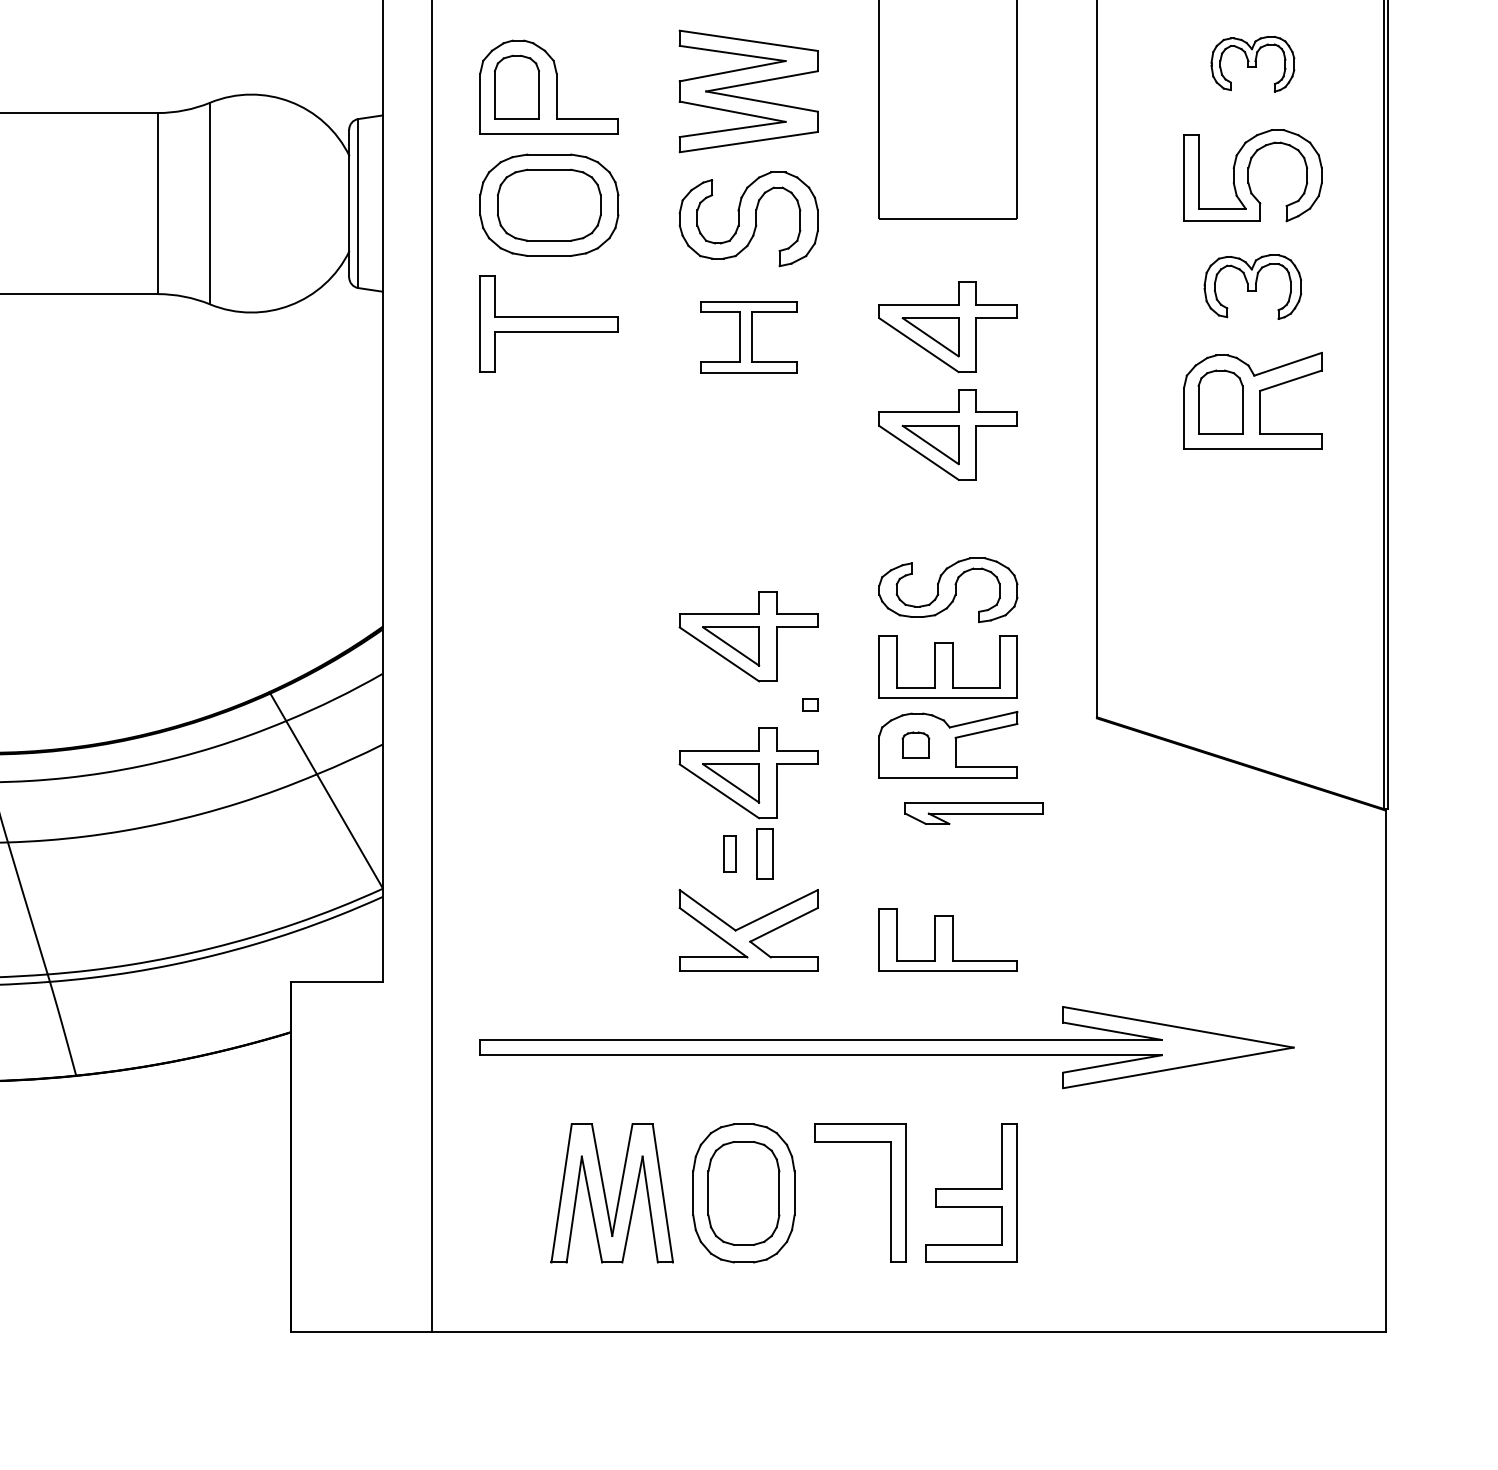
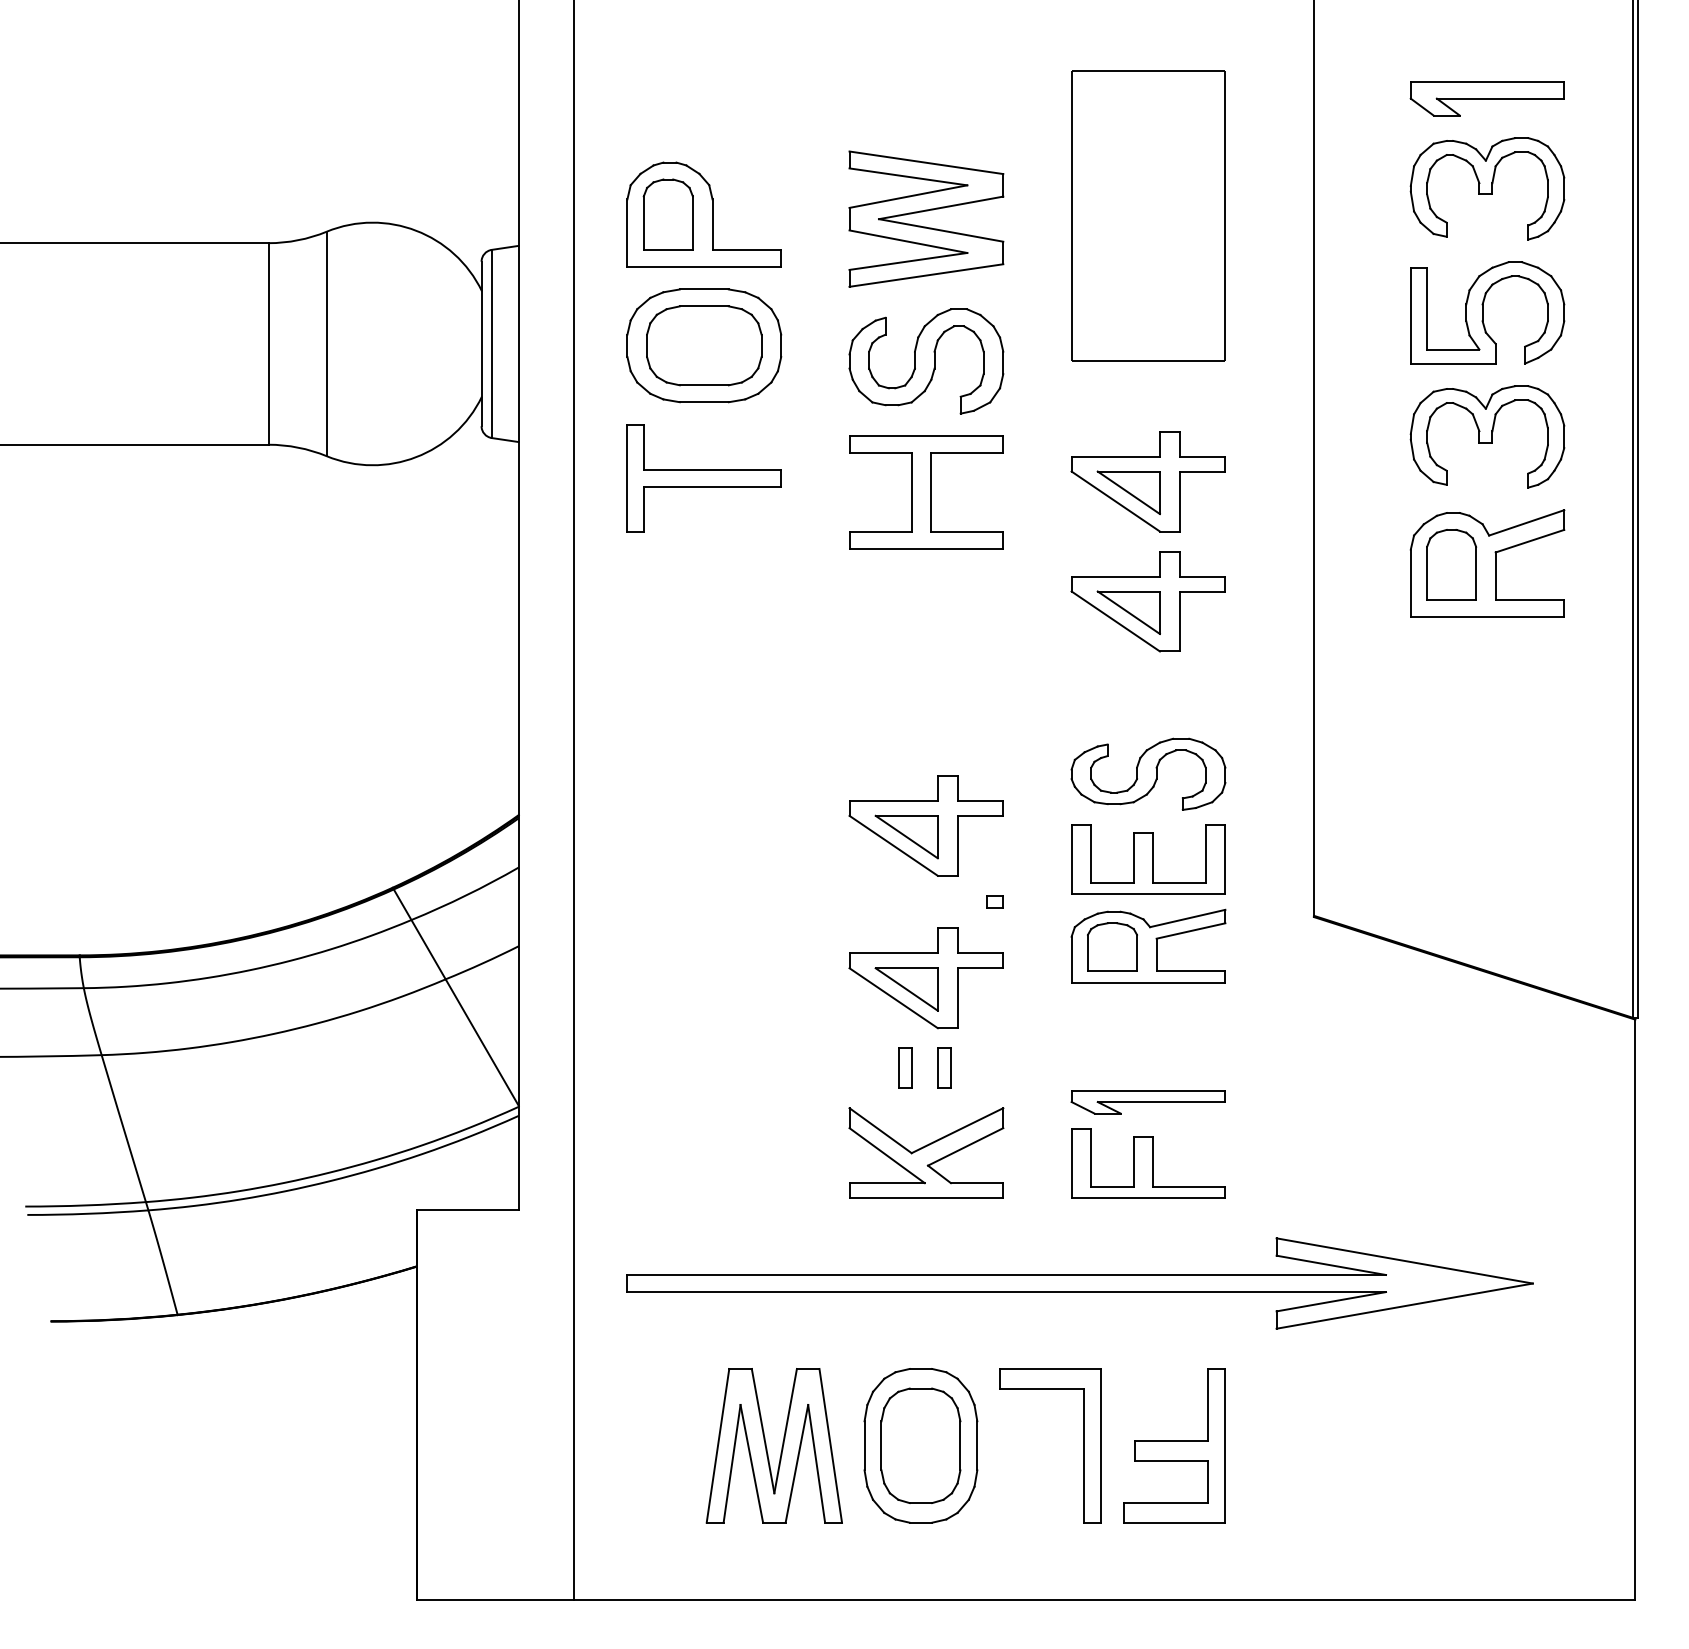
part: (1252, 63) -> (1487, 188), size x1.67
part: (1252, 286) -> (1487, 436), size x1.43
part: (748, 337) -> (926, 492), size x1.43
part: (915, 744) -> (1112, 946), size x1.67
part: (973, 814) -> (1147, 1102), moved
part: (765, 853) -> (944, 1067), size x0.71

